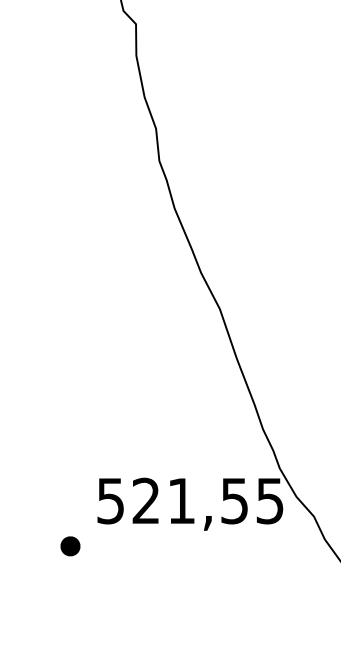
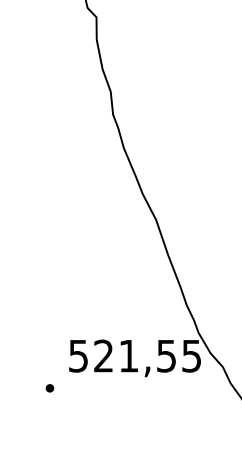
part: (70, 546) -> (49, 388), size x0.6

